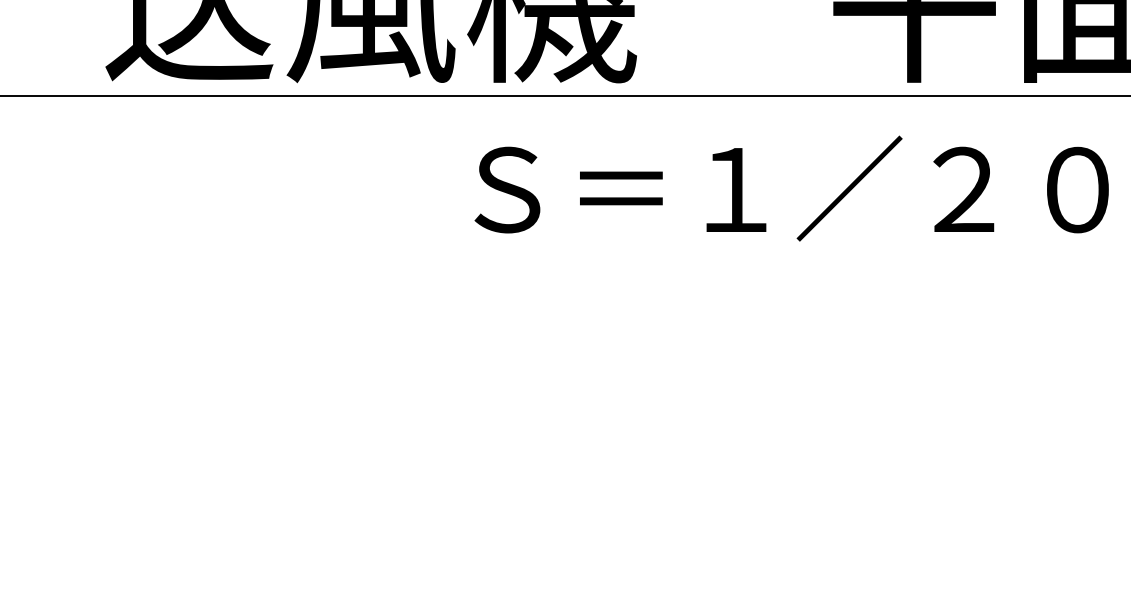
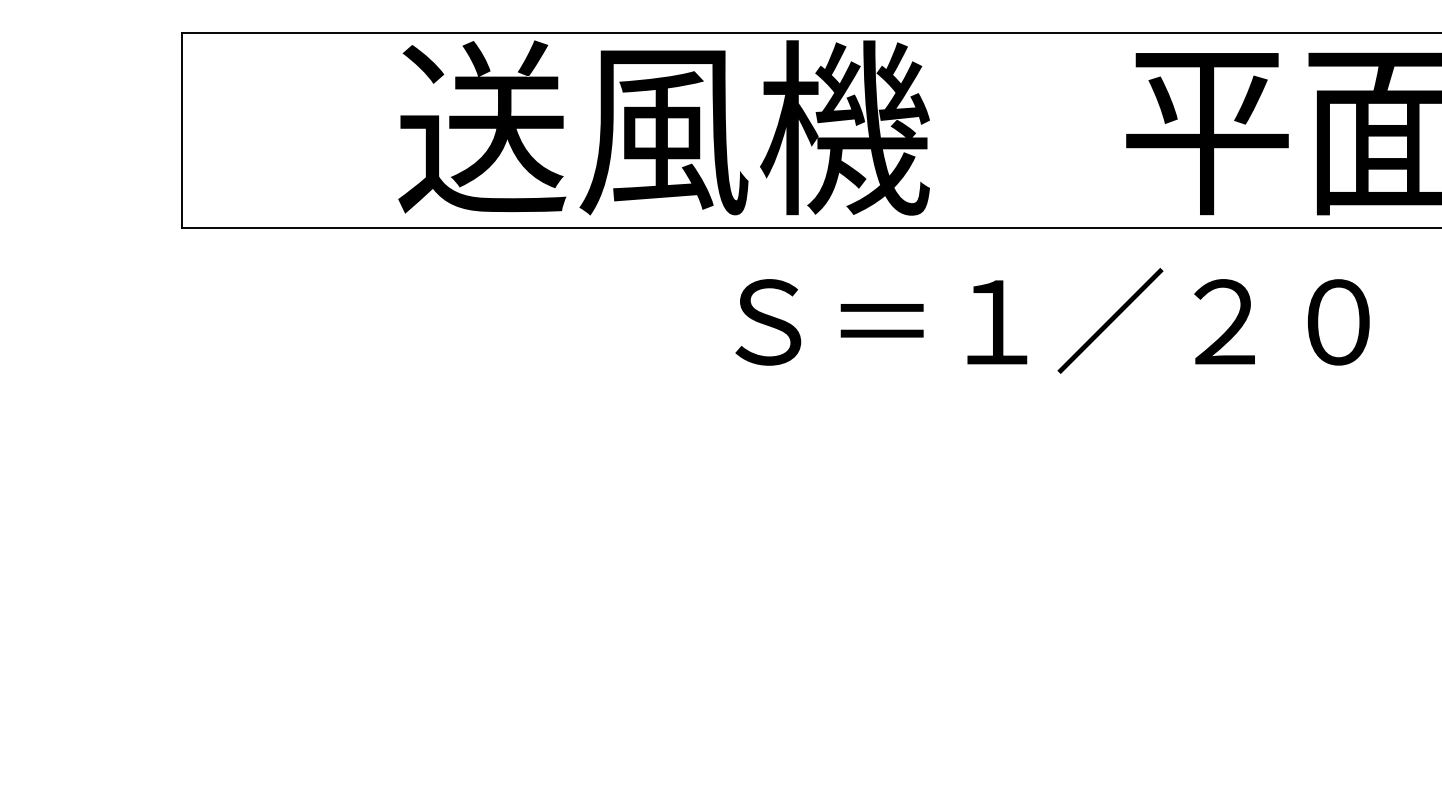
text: (791, 188) -> (1052, 320), moved

